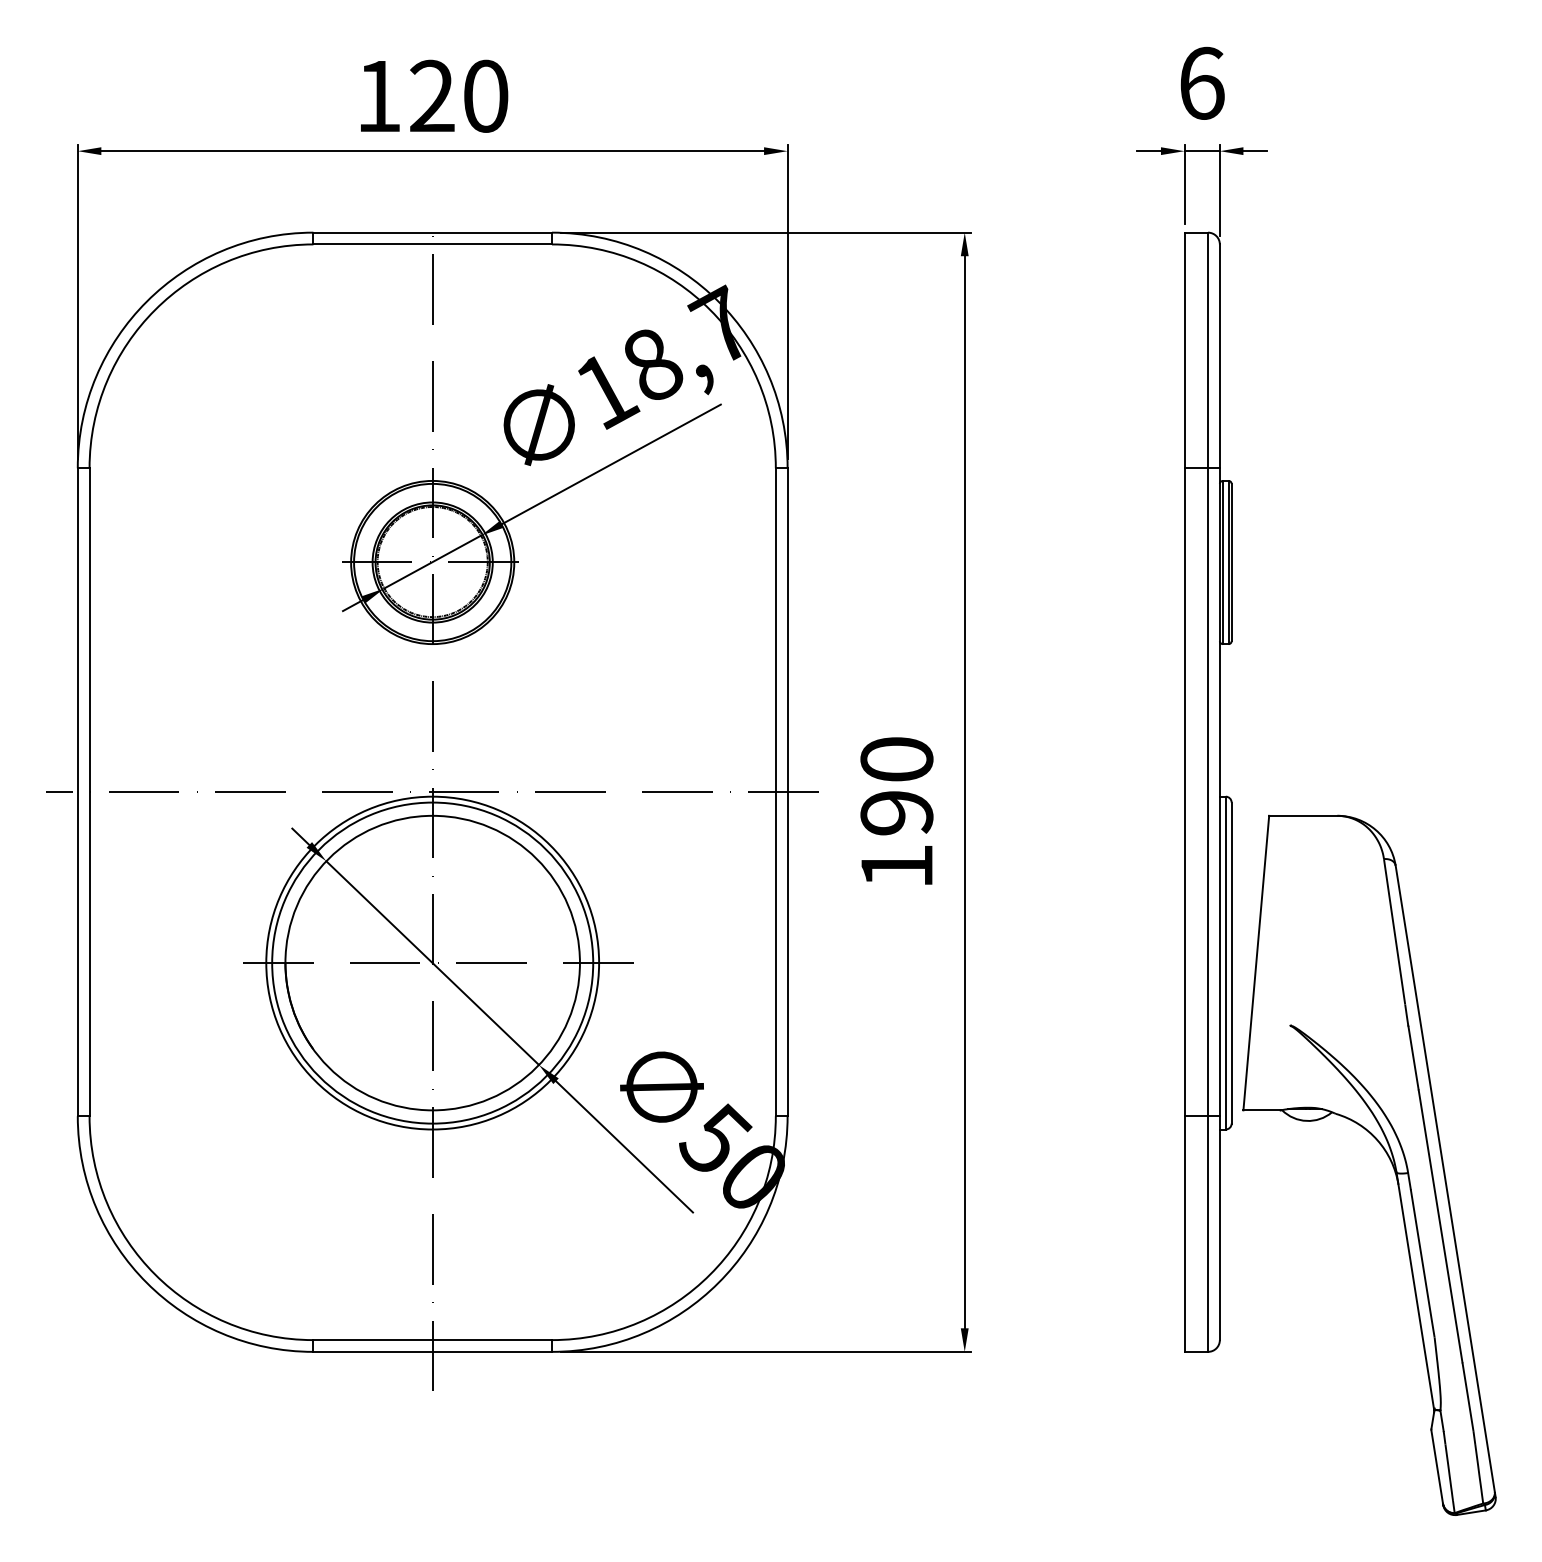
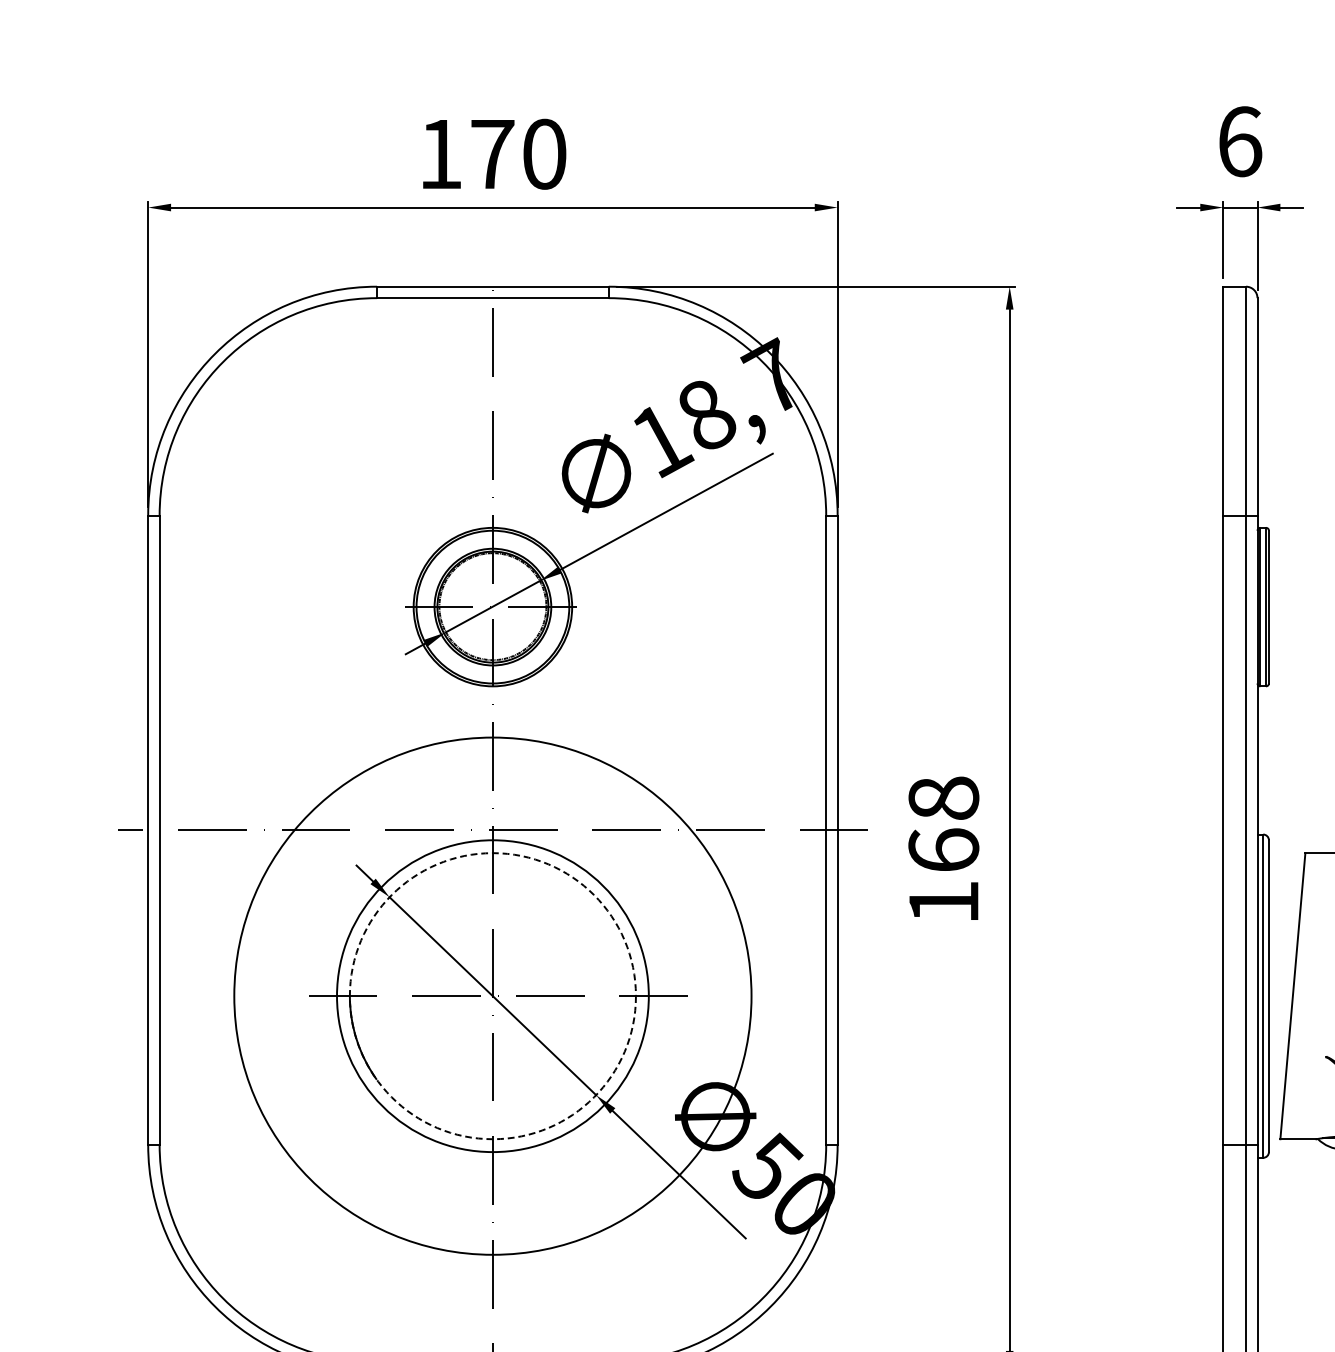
text: (432, 95) -> (492, 153), 120 -> 170
text: (896, 786) -> (943, 824), 190 -> 168
circle: (432, 962) -> (492, 995), size x1.6
circle: (432, 962) -> (492, 995), solid -> dashed

